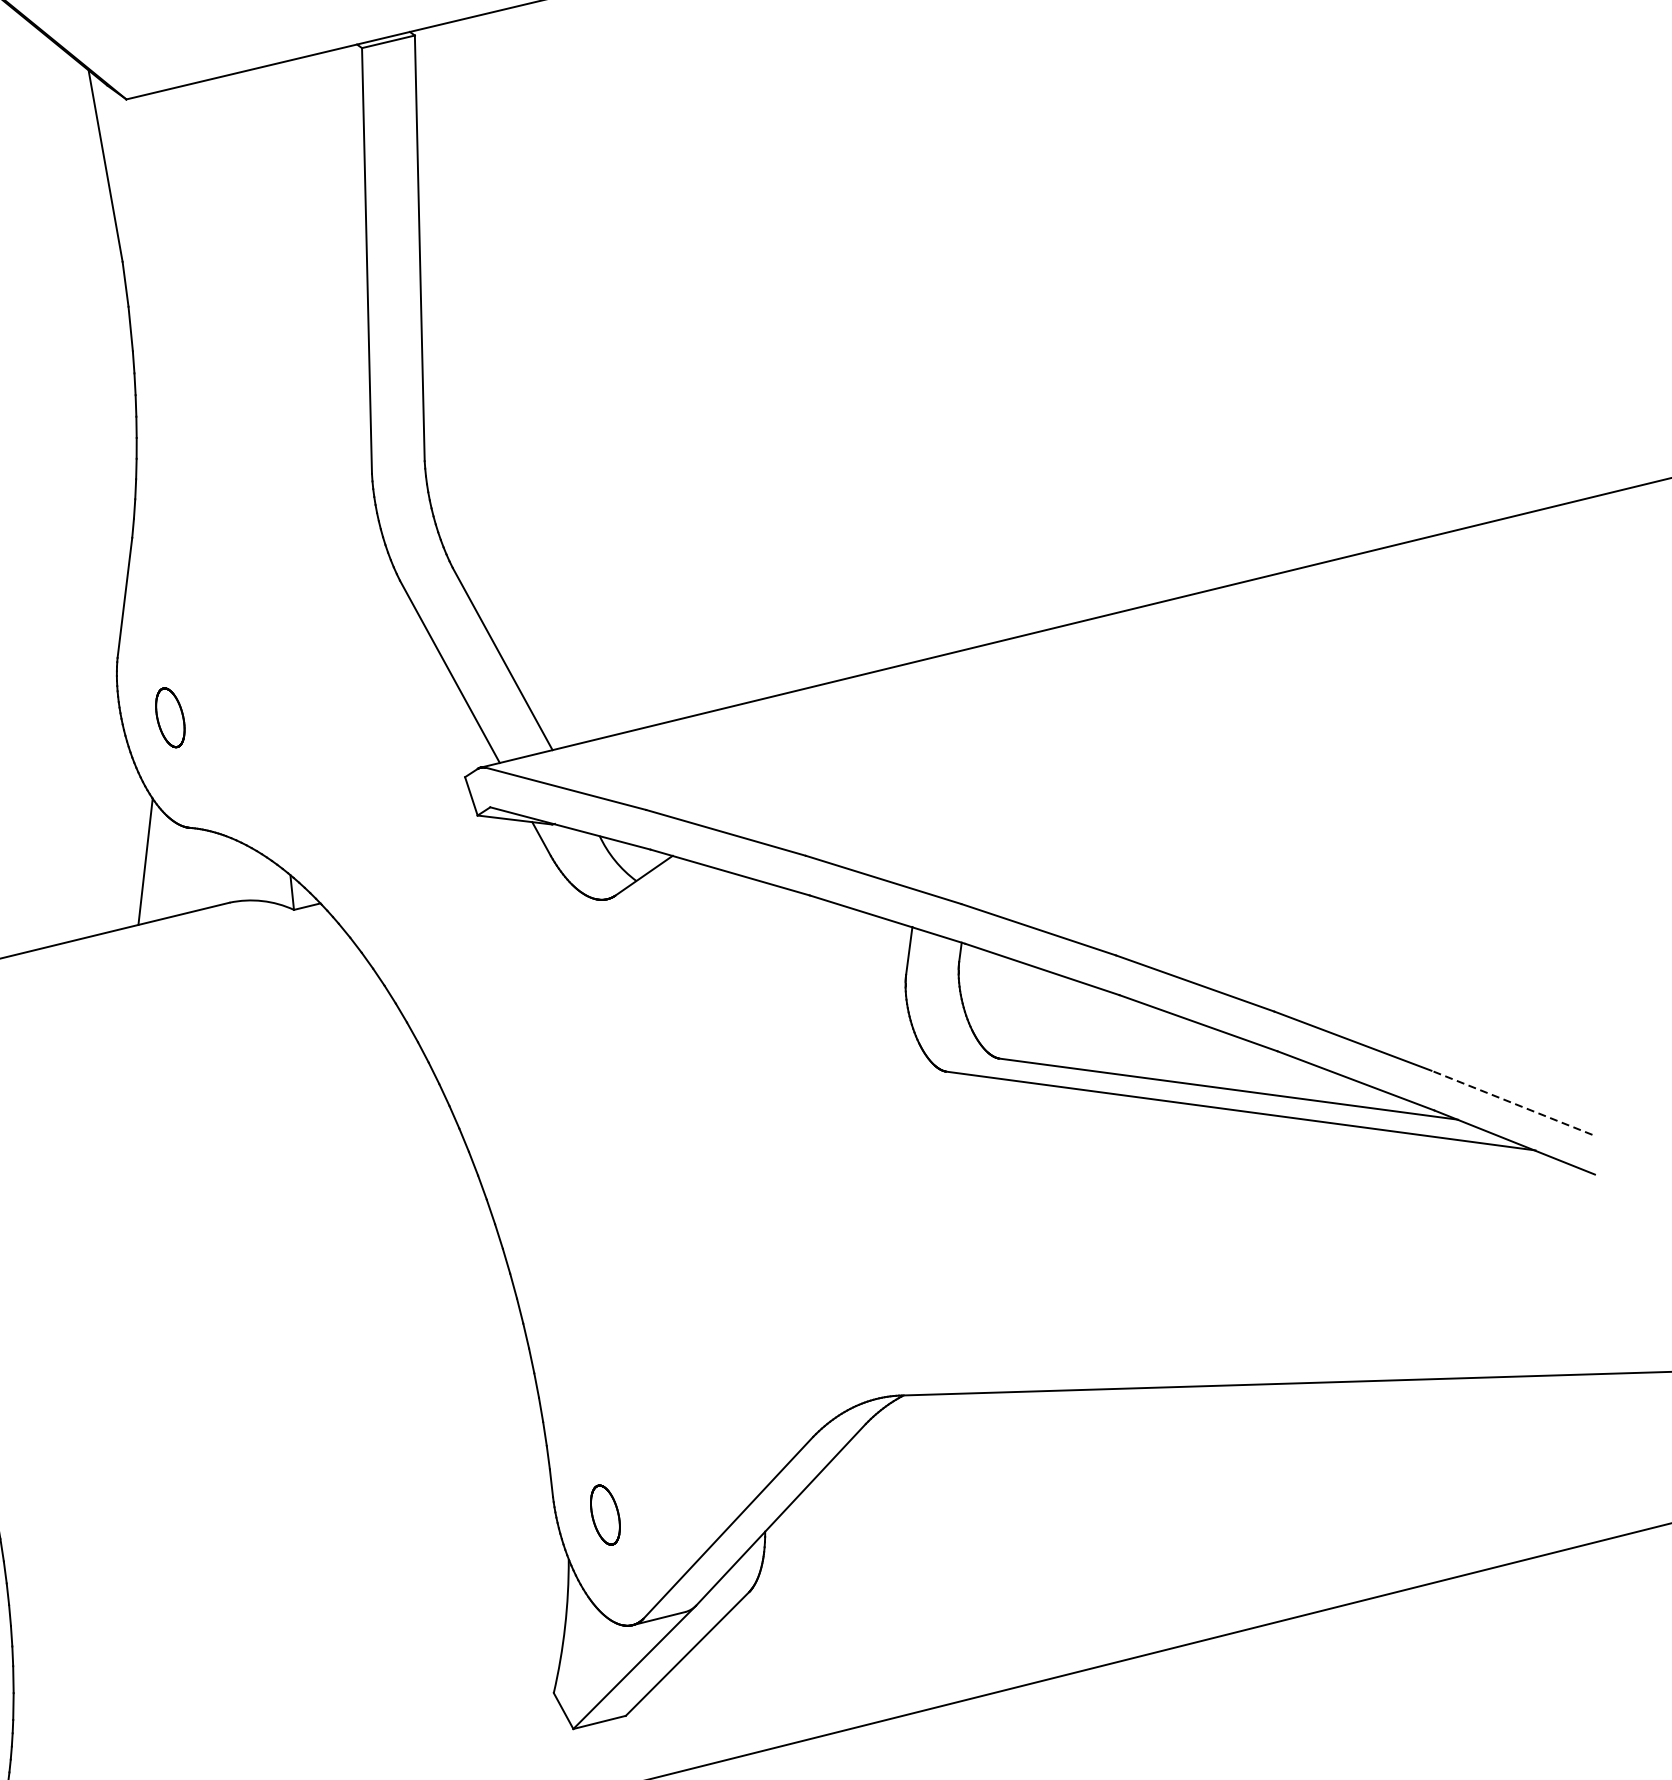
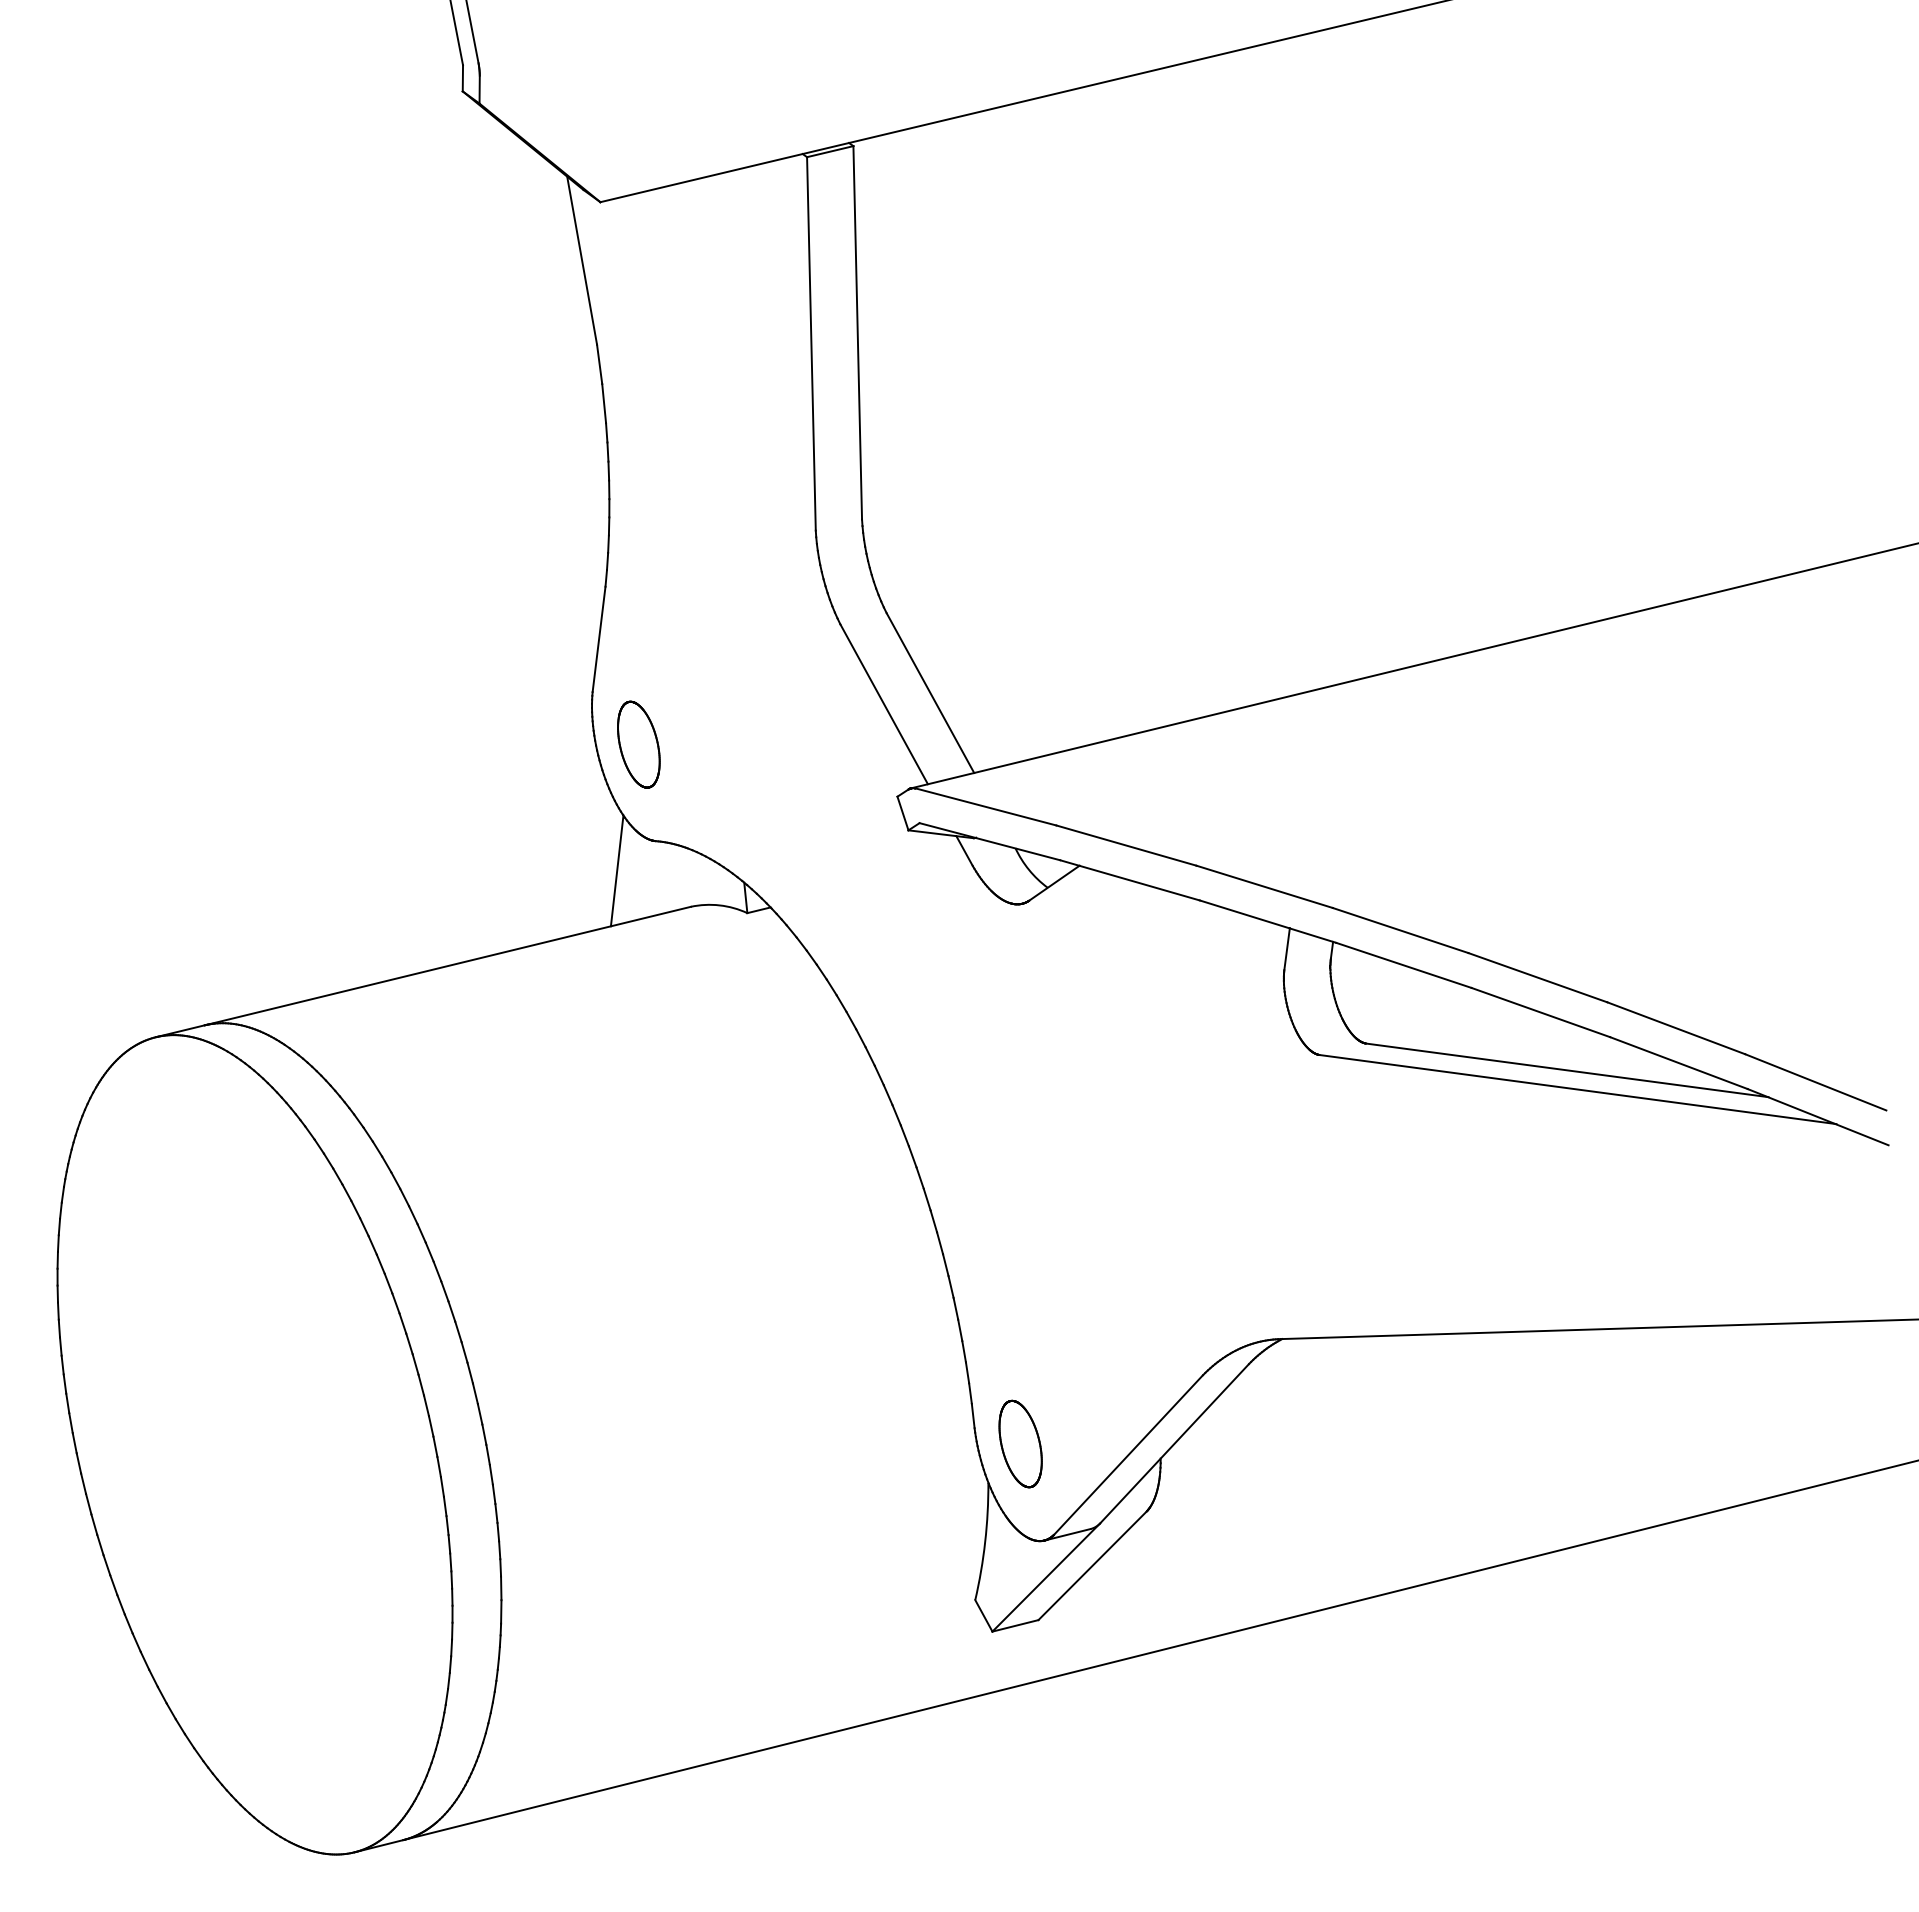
part: (169, 717) -> (638, 744), size x1.67
line: (1511, 1102) -> (1815, 1082), dashed -> solid
part: (605, 1514) -> (1020, 1443), size x1.67

